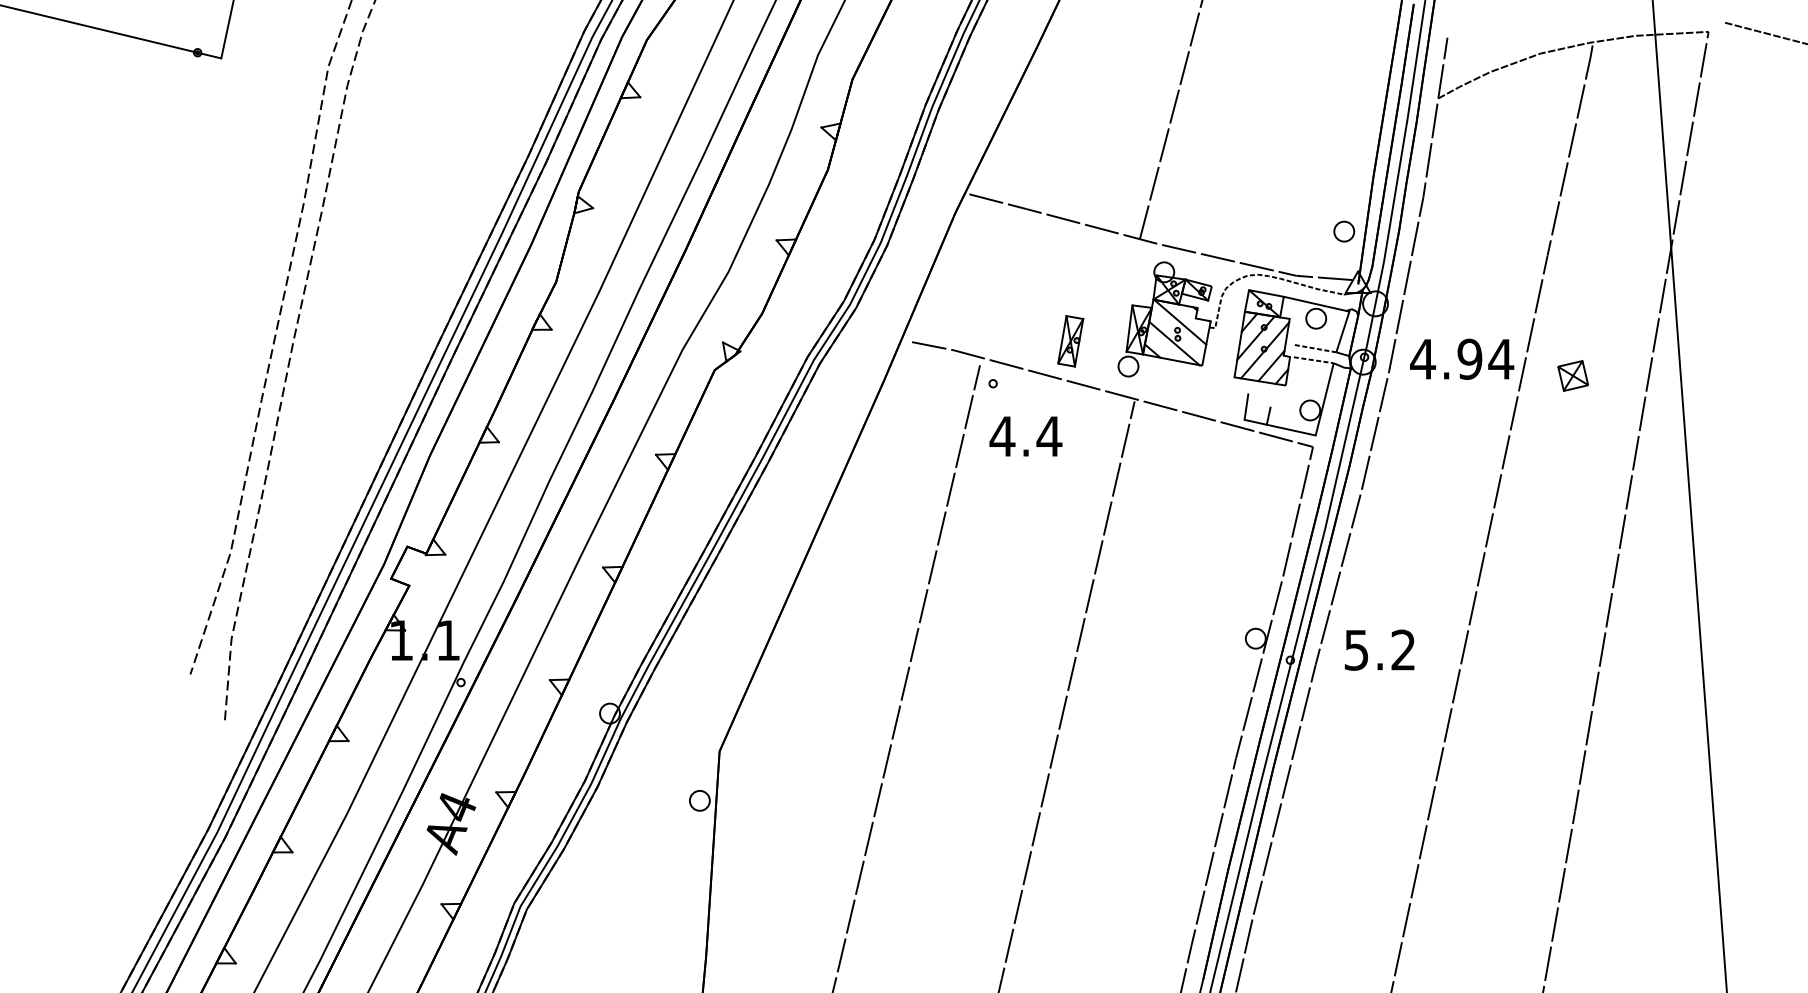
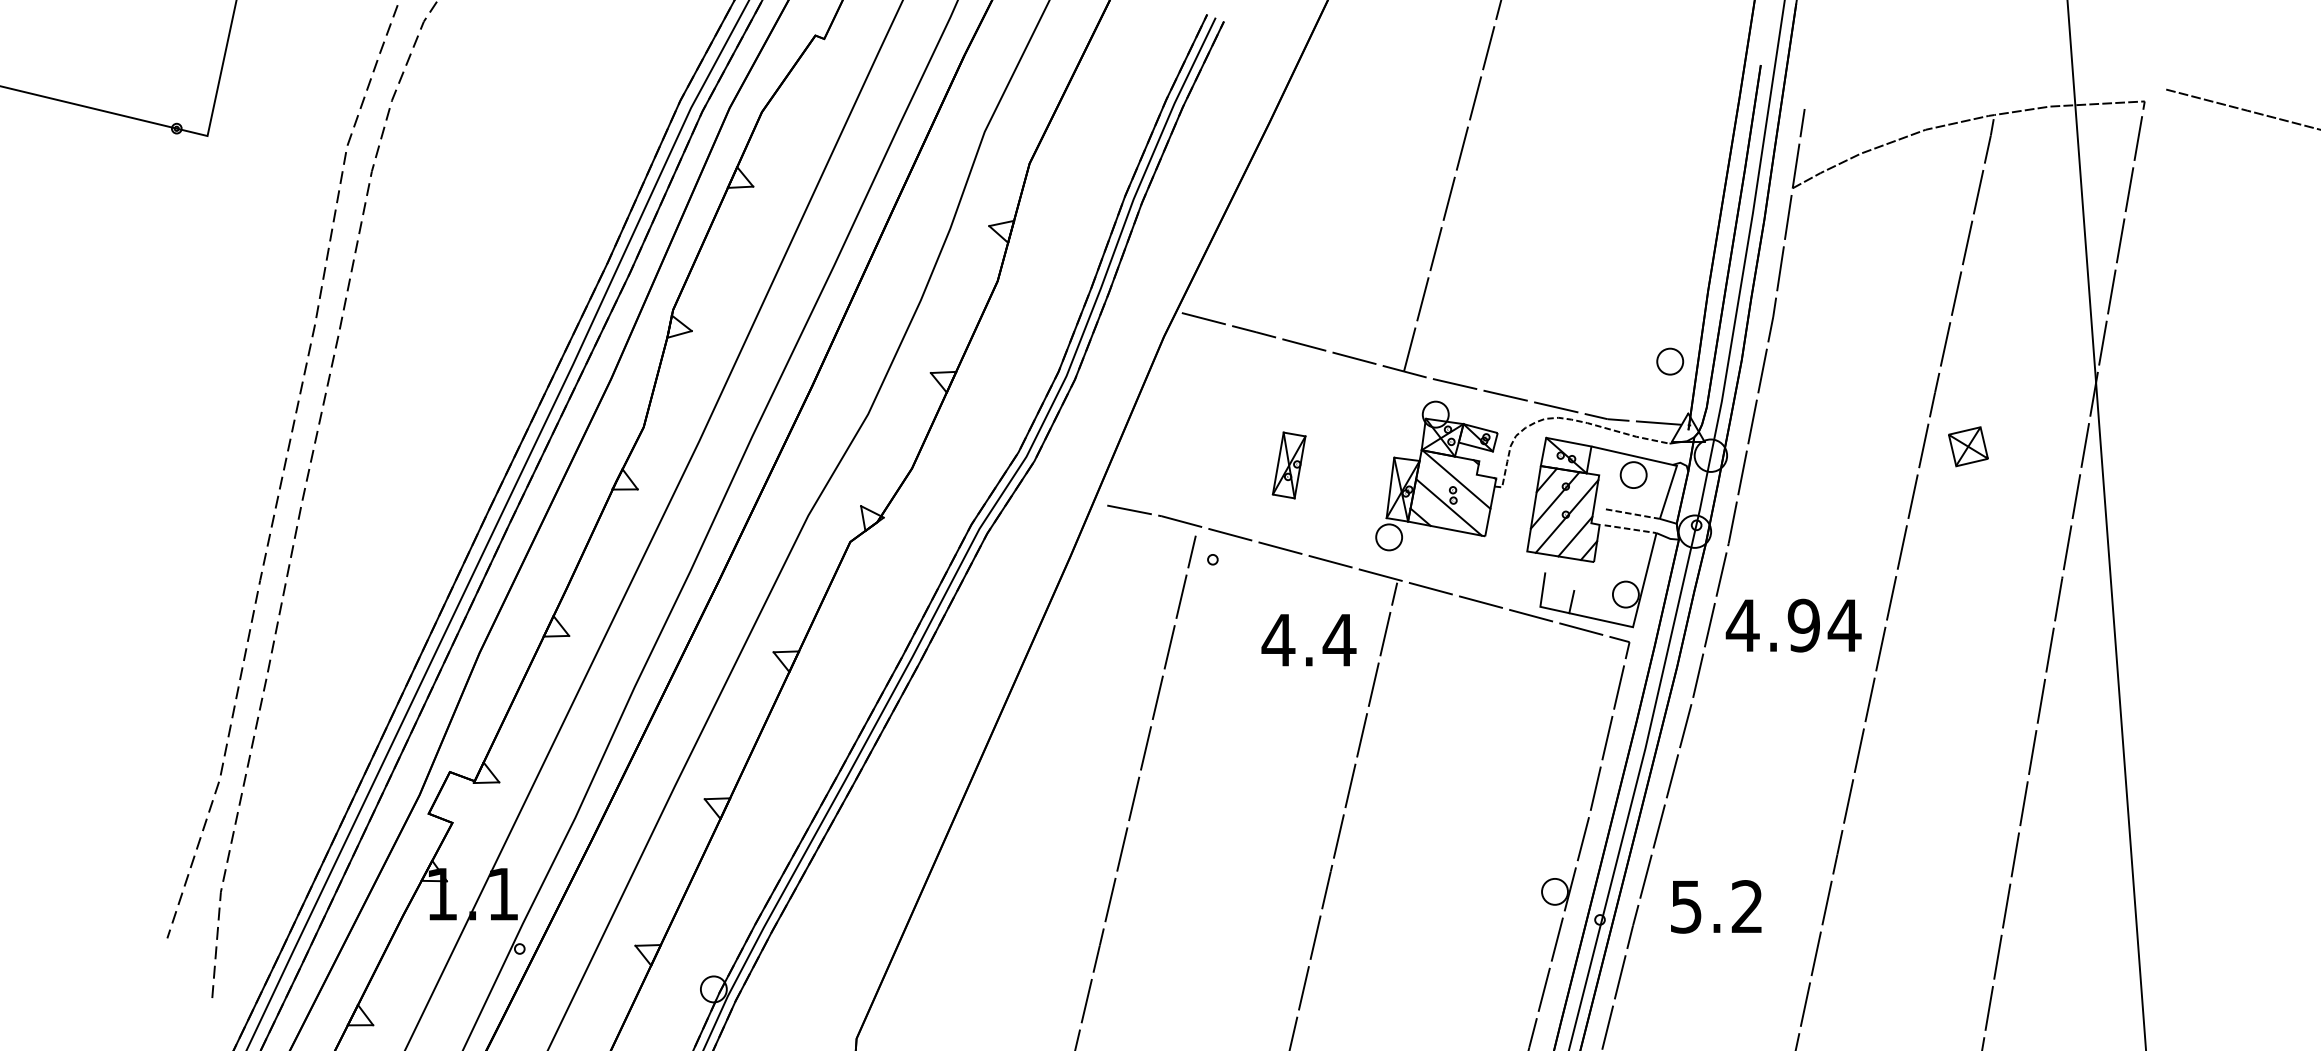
part: (1070, 341) -> (1288, 465), moved
text: (1462, 358) -> (1794, 624), moved
part: (1572, 375) -> (1967, 446), moved
text: (1025, 436) -> (1308, 640), moved

